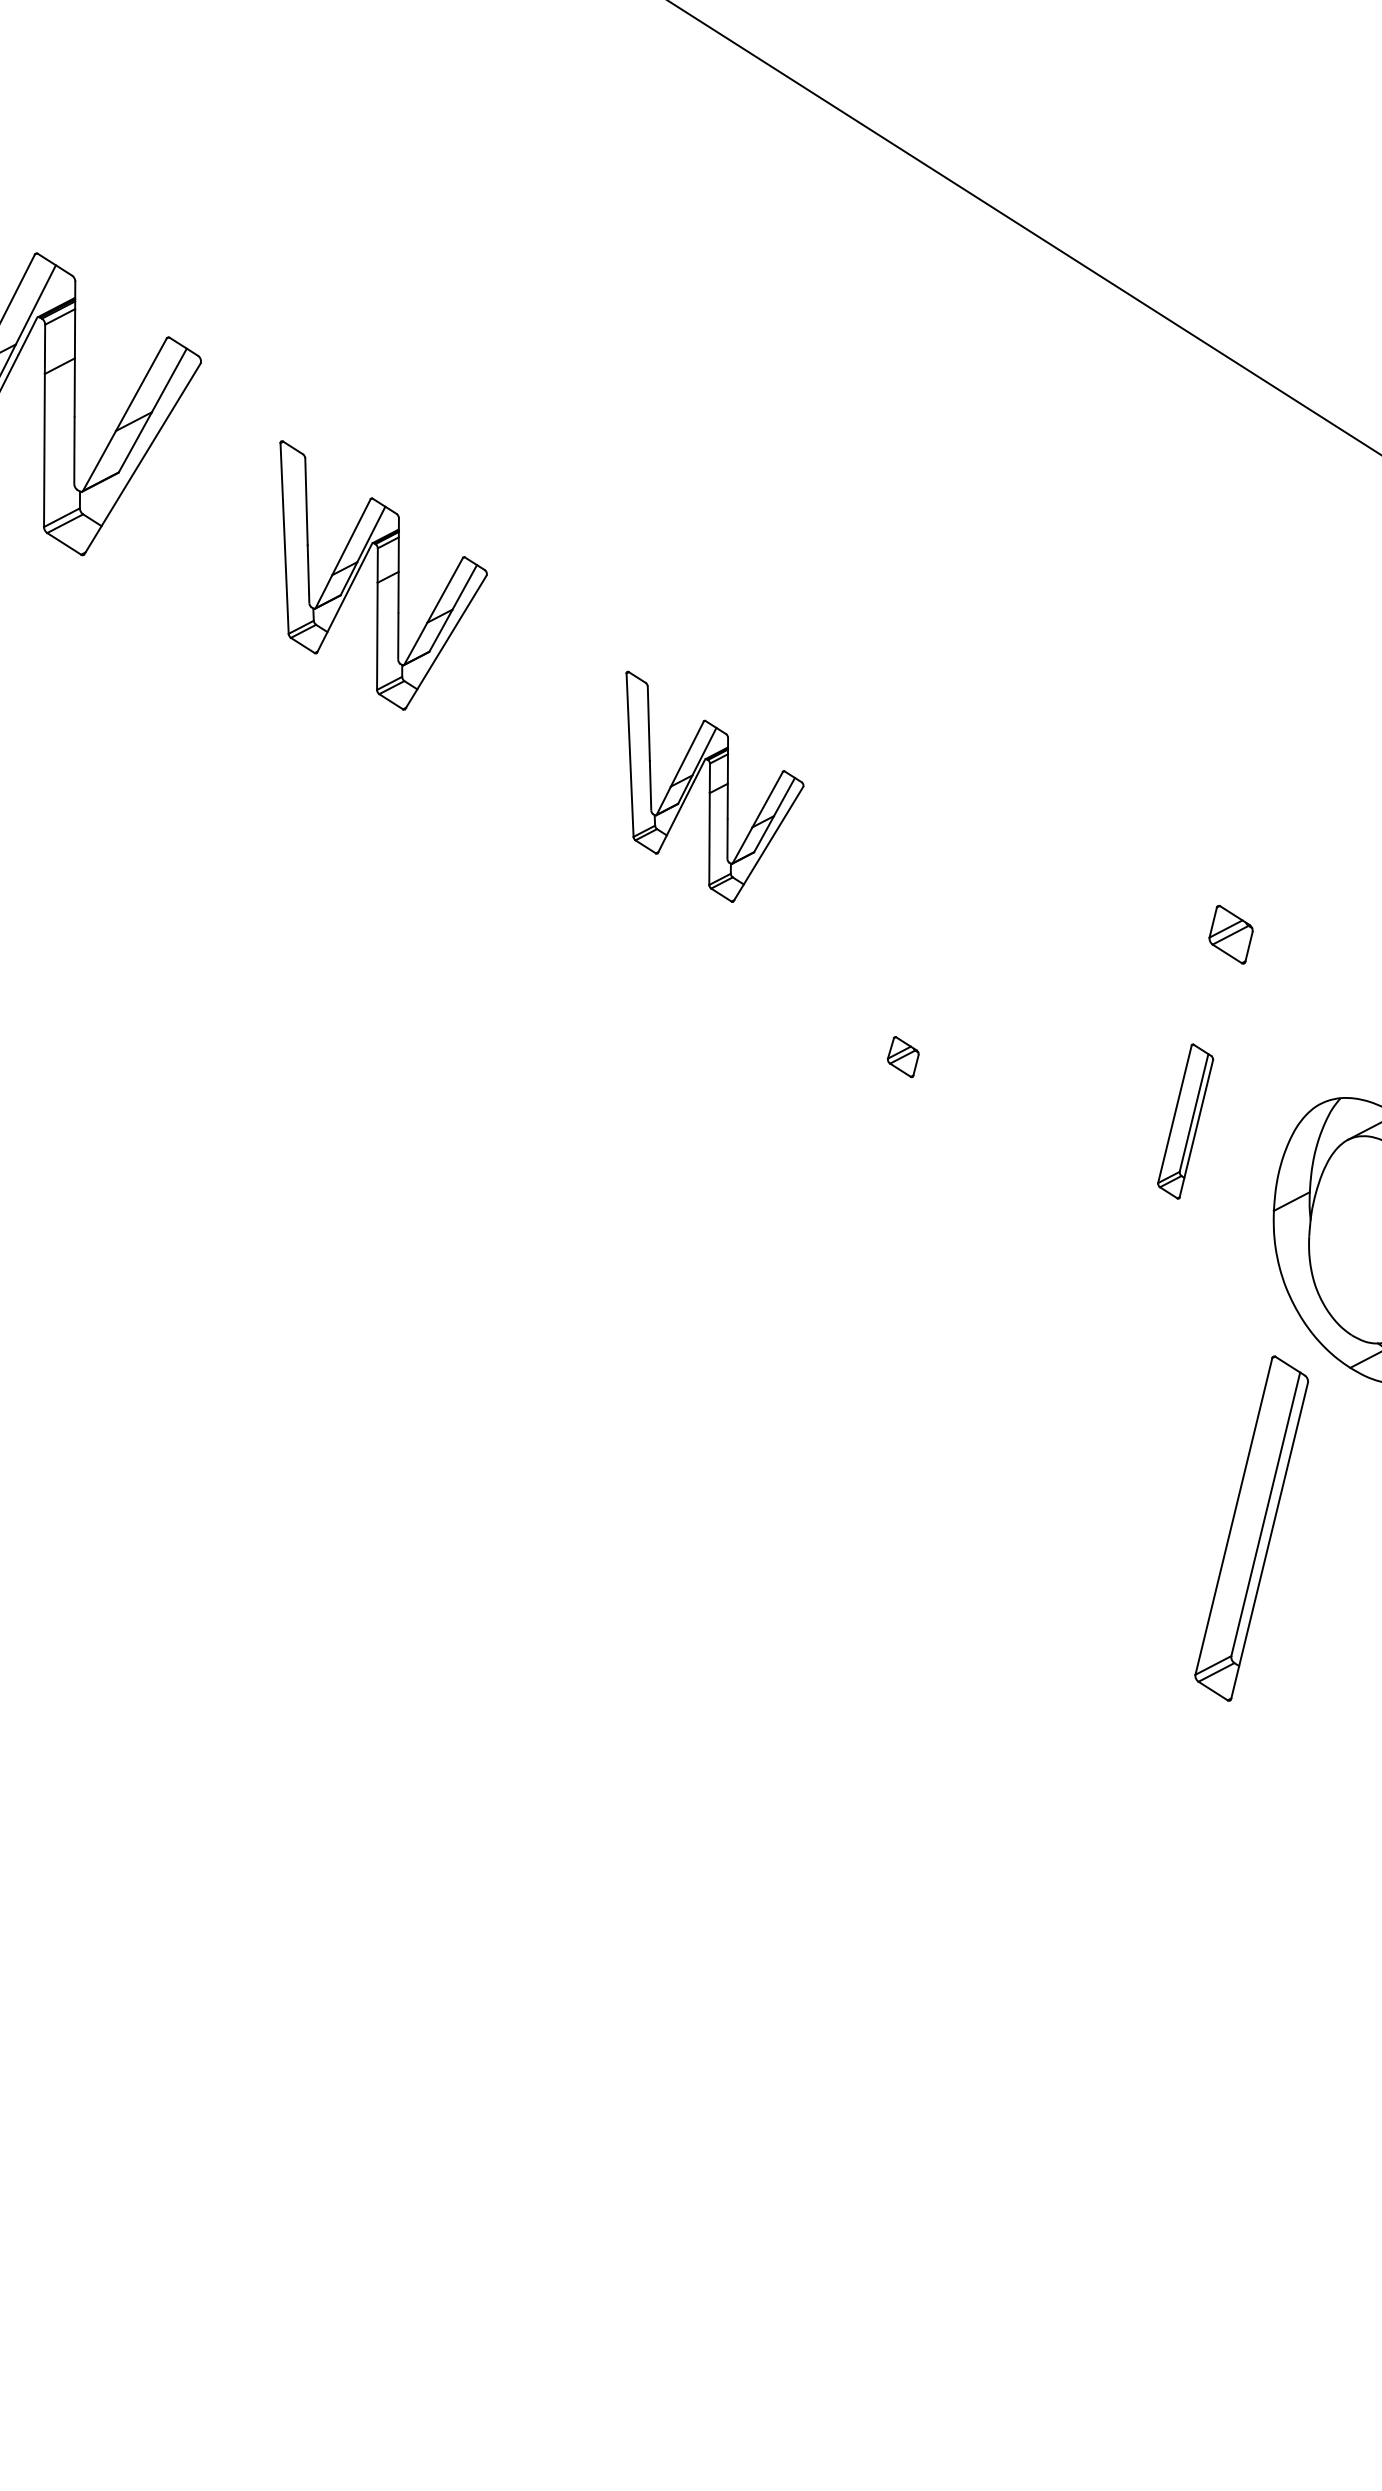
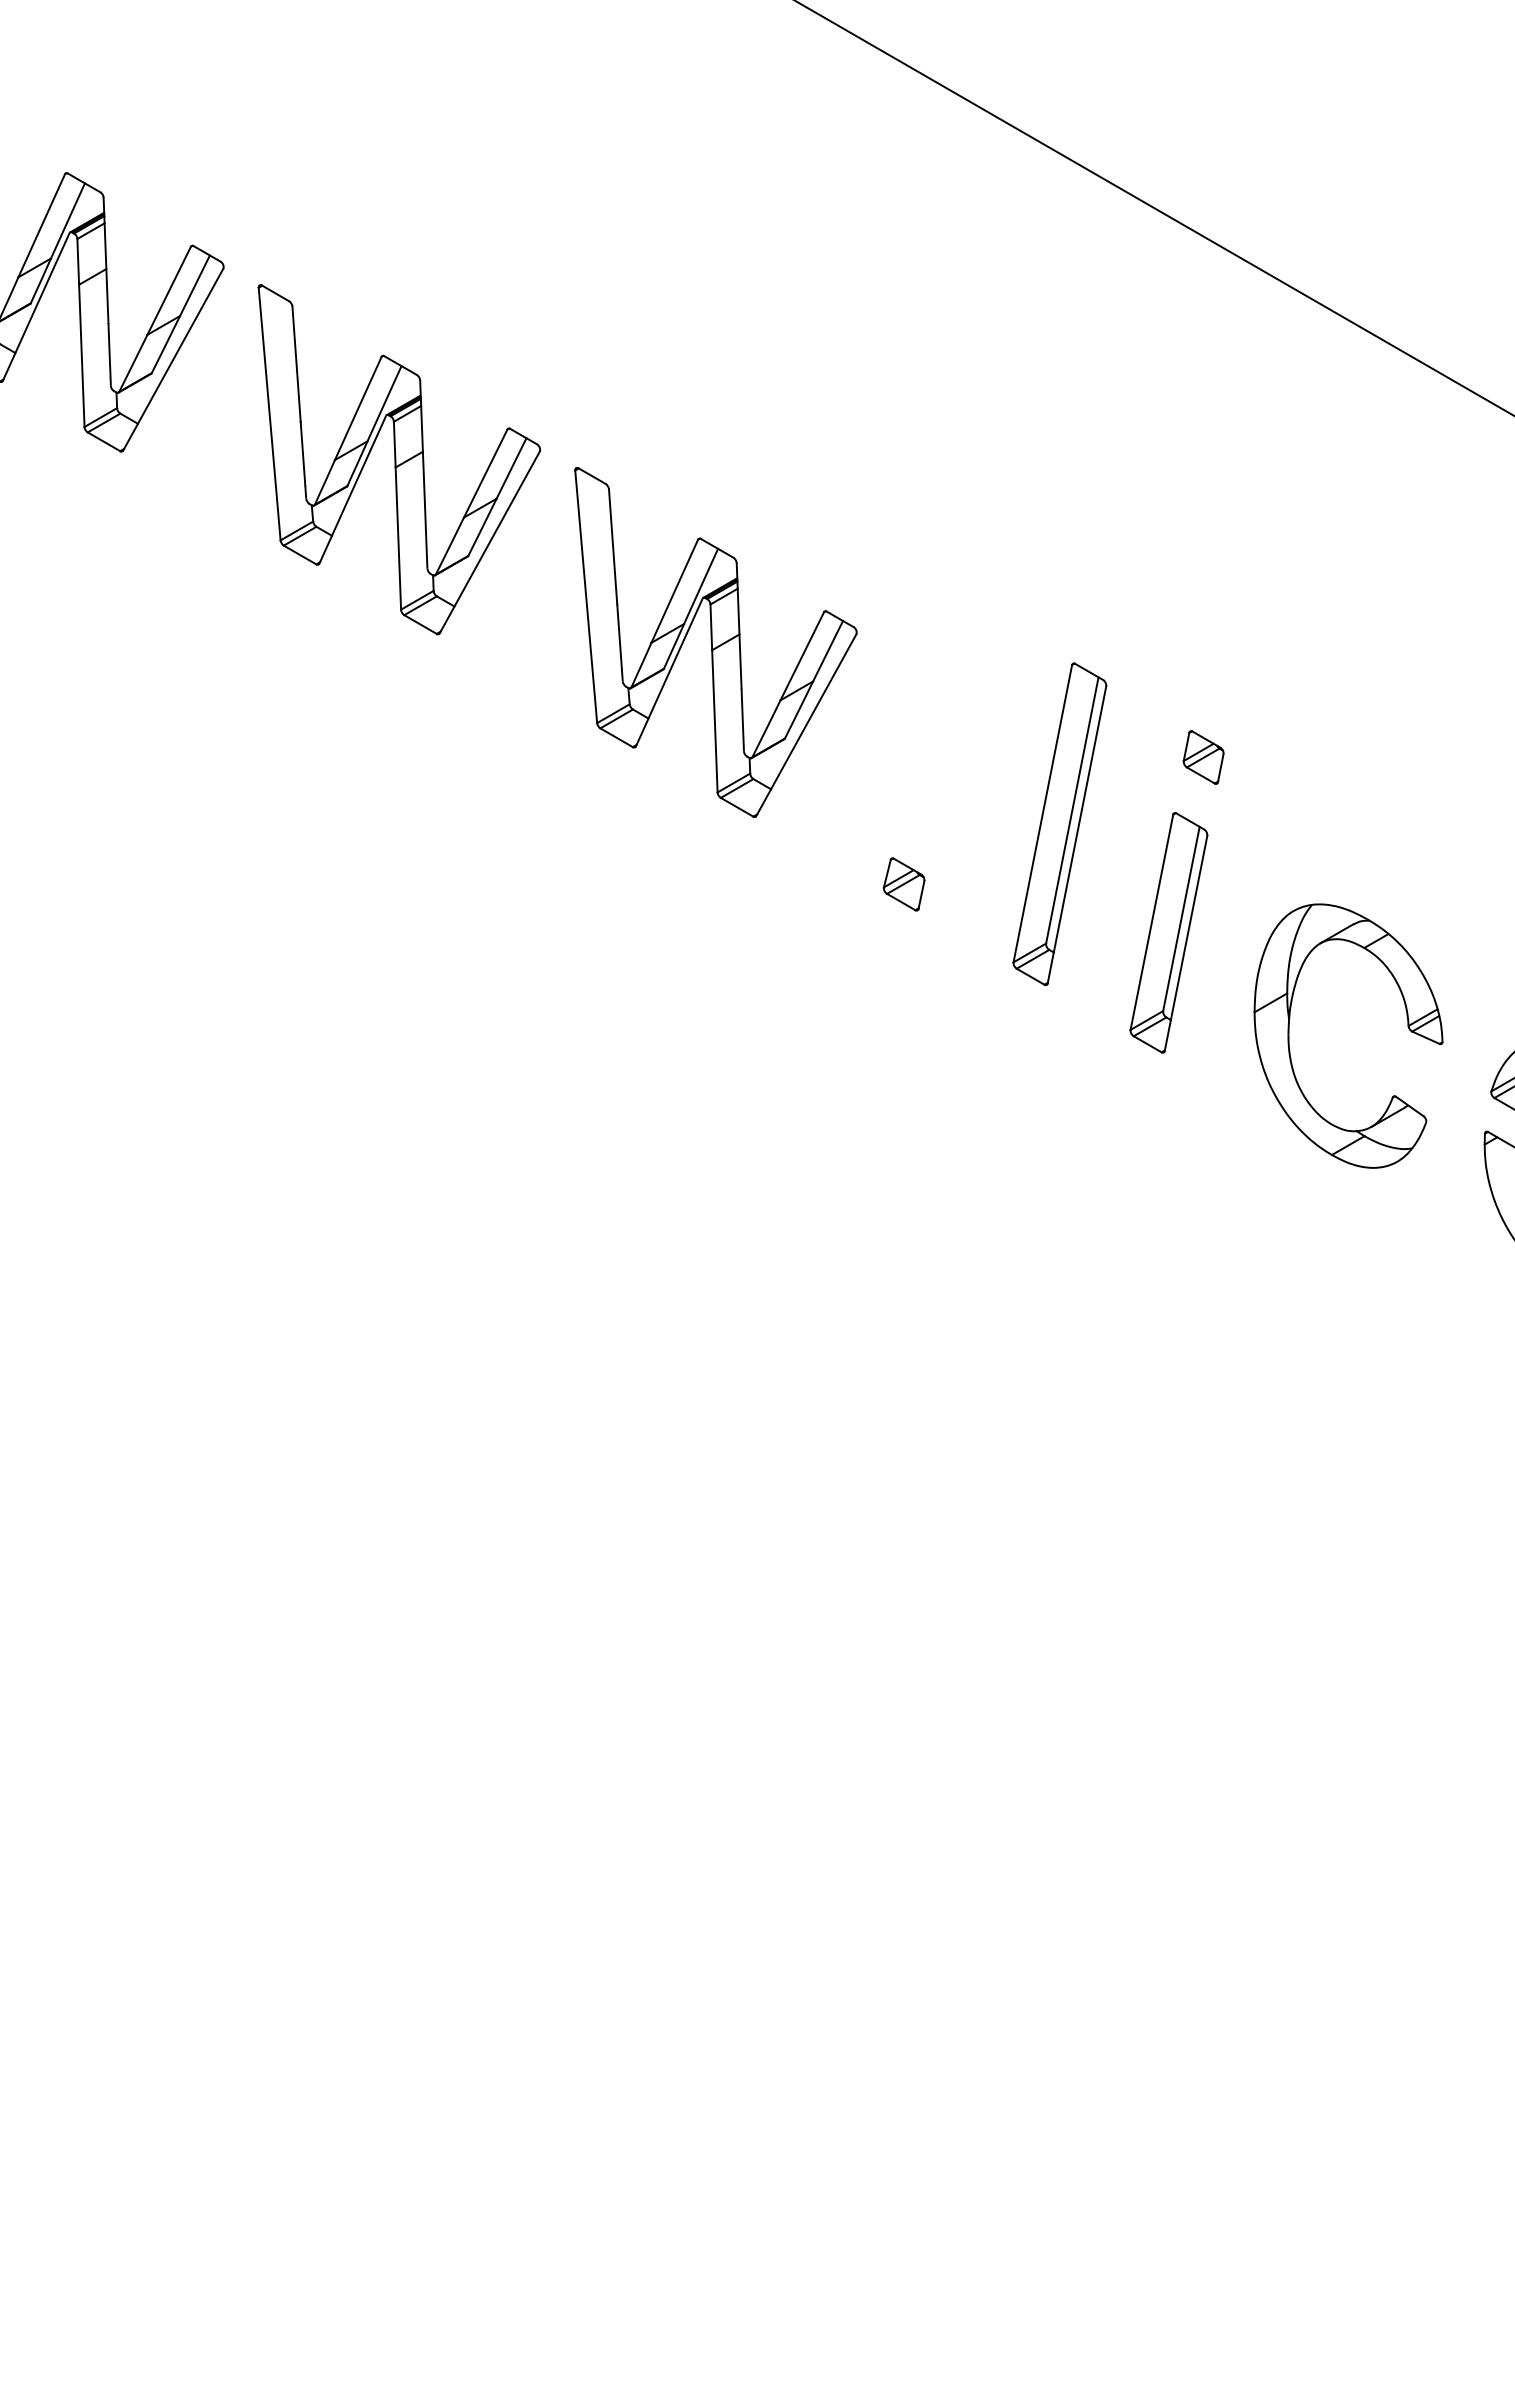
part: (379, 576) -> (398, 459), size x1.43
part: (711, 788) -> (715, 642), size x1.67
part: (902, 1057) -> (903, 884), size x1.43
part: (1185, 1121) -> (1168, 932), size x1.67
part: (1251, 1527) -> (1059, 823), moved

